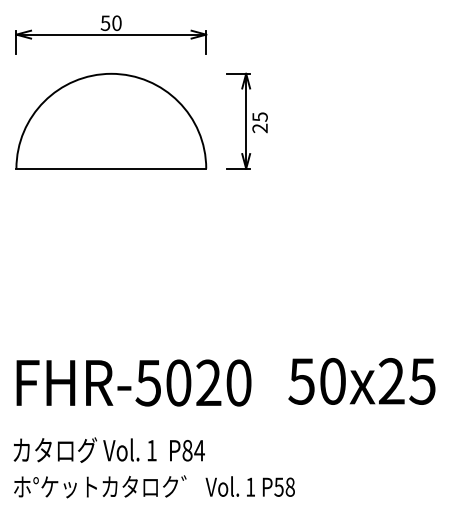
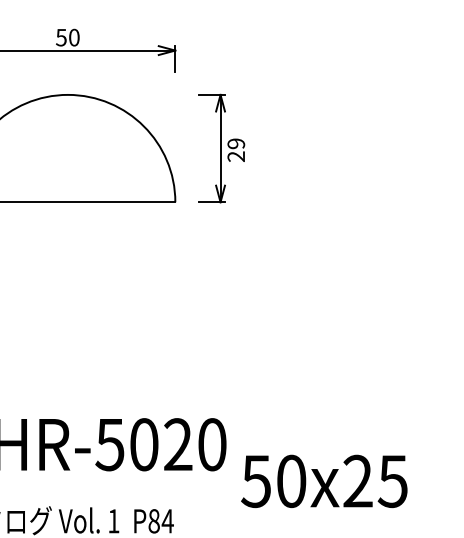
text: (259, 116) -> (235, 143), 25 -> 29
text: (361, 381) -> (323, 481), moved

